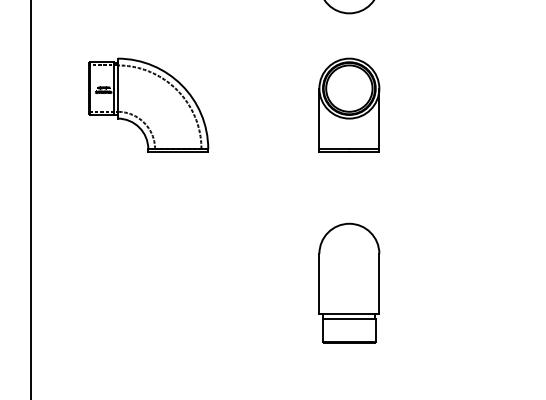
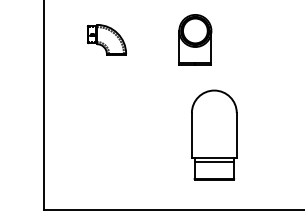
part: (147, 104) -> (106, 39), size x0.6
part: (349, 104) -> (195, 39), moved
part: (349, 282) -> (214, 134), size x1.4

